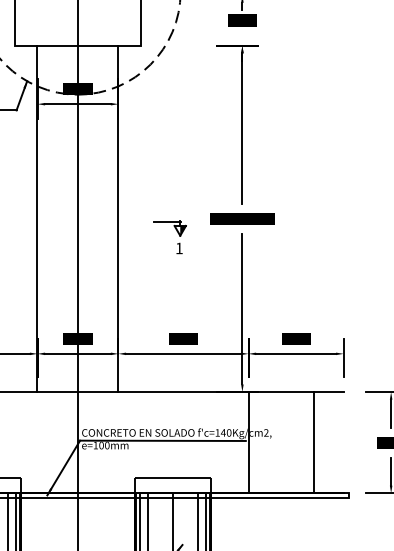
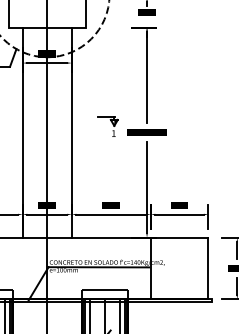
part: (168, 236) -> (107, 126), moved
line: (314, 442) -> (208, 268), moved

